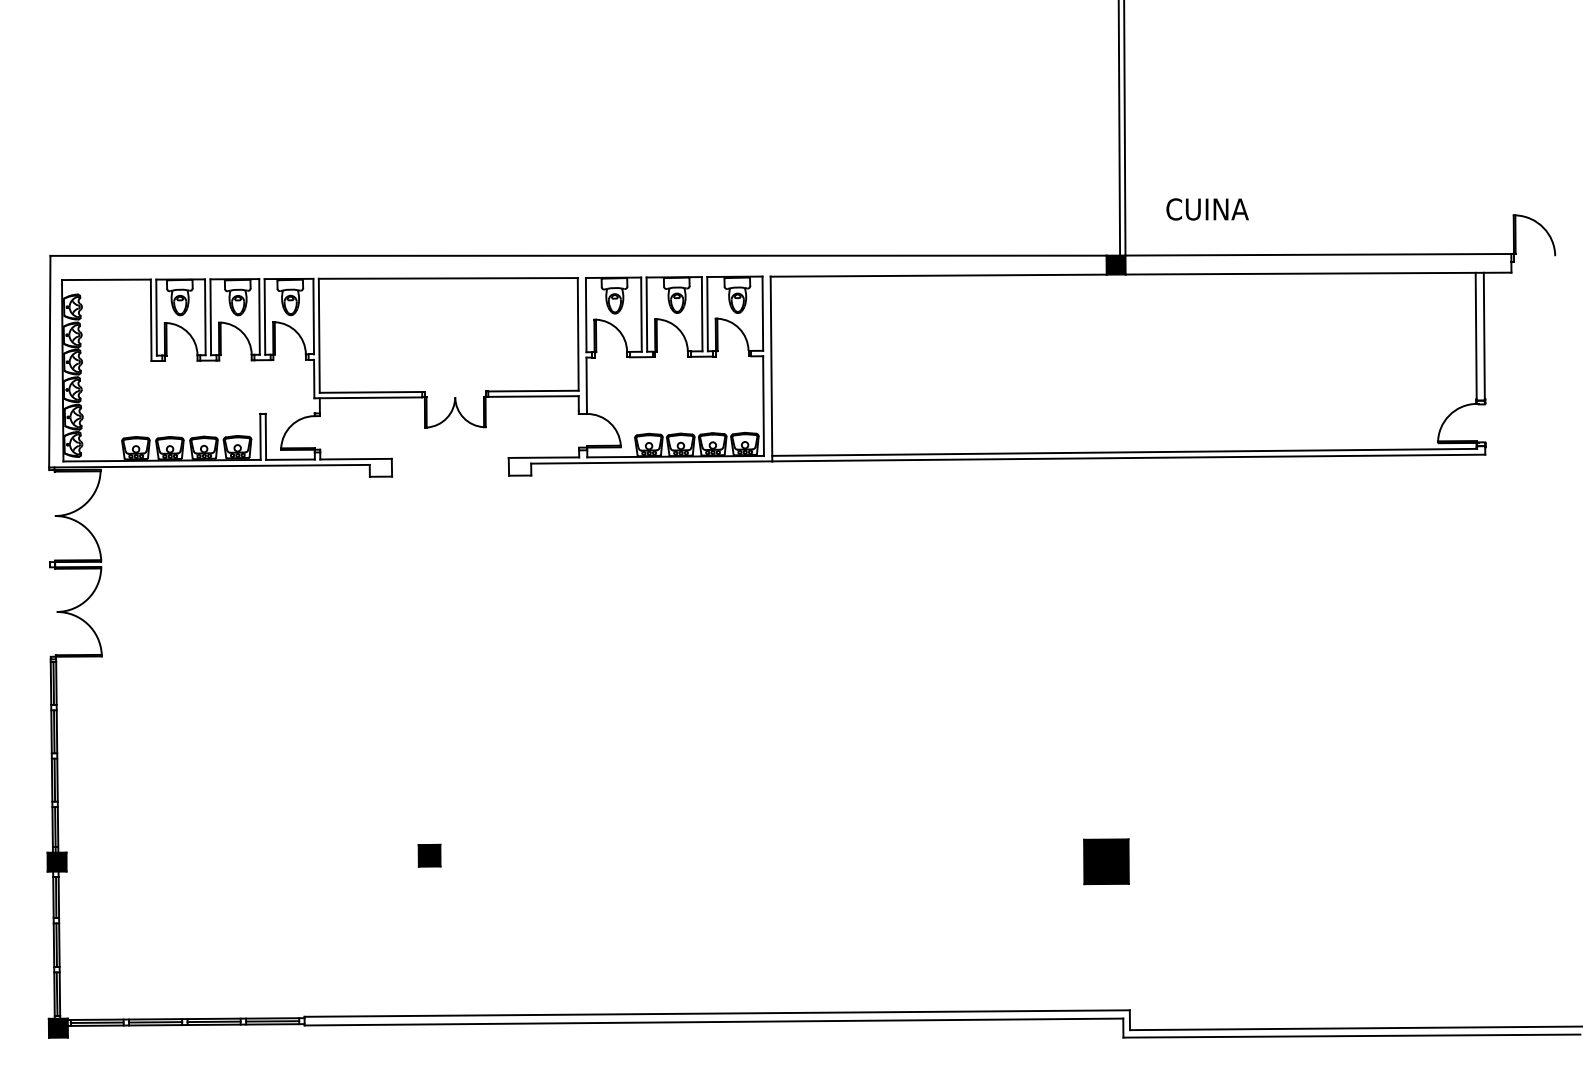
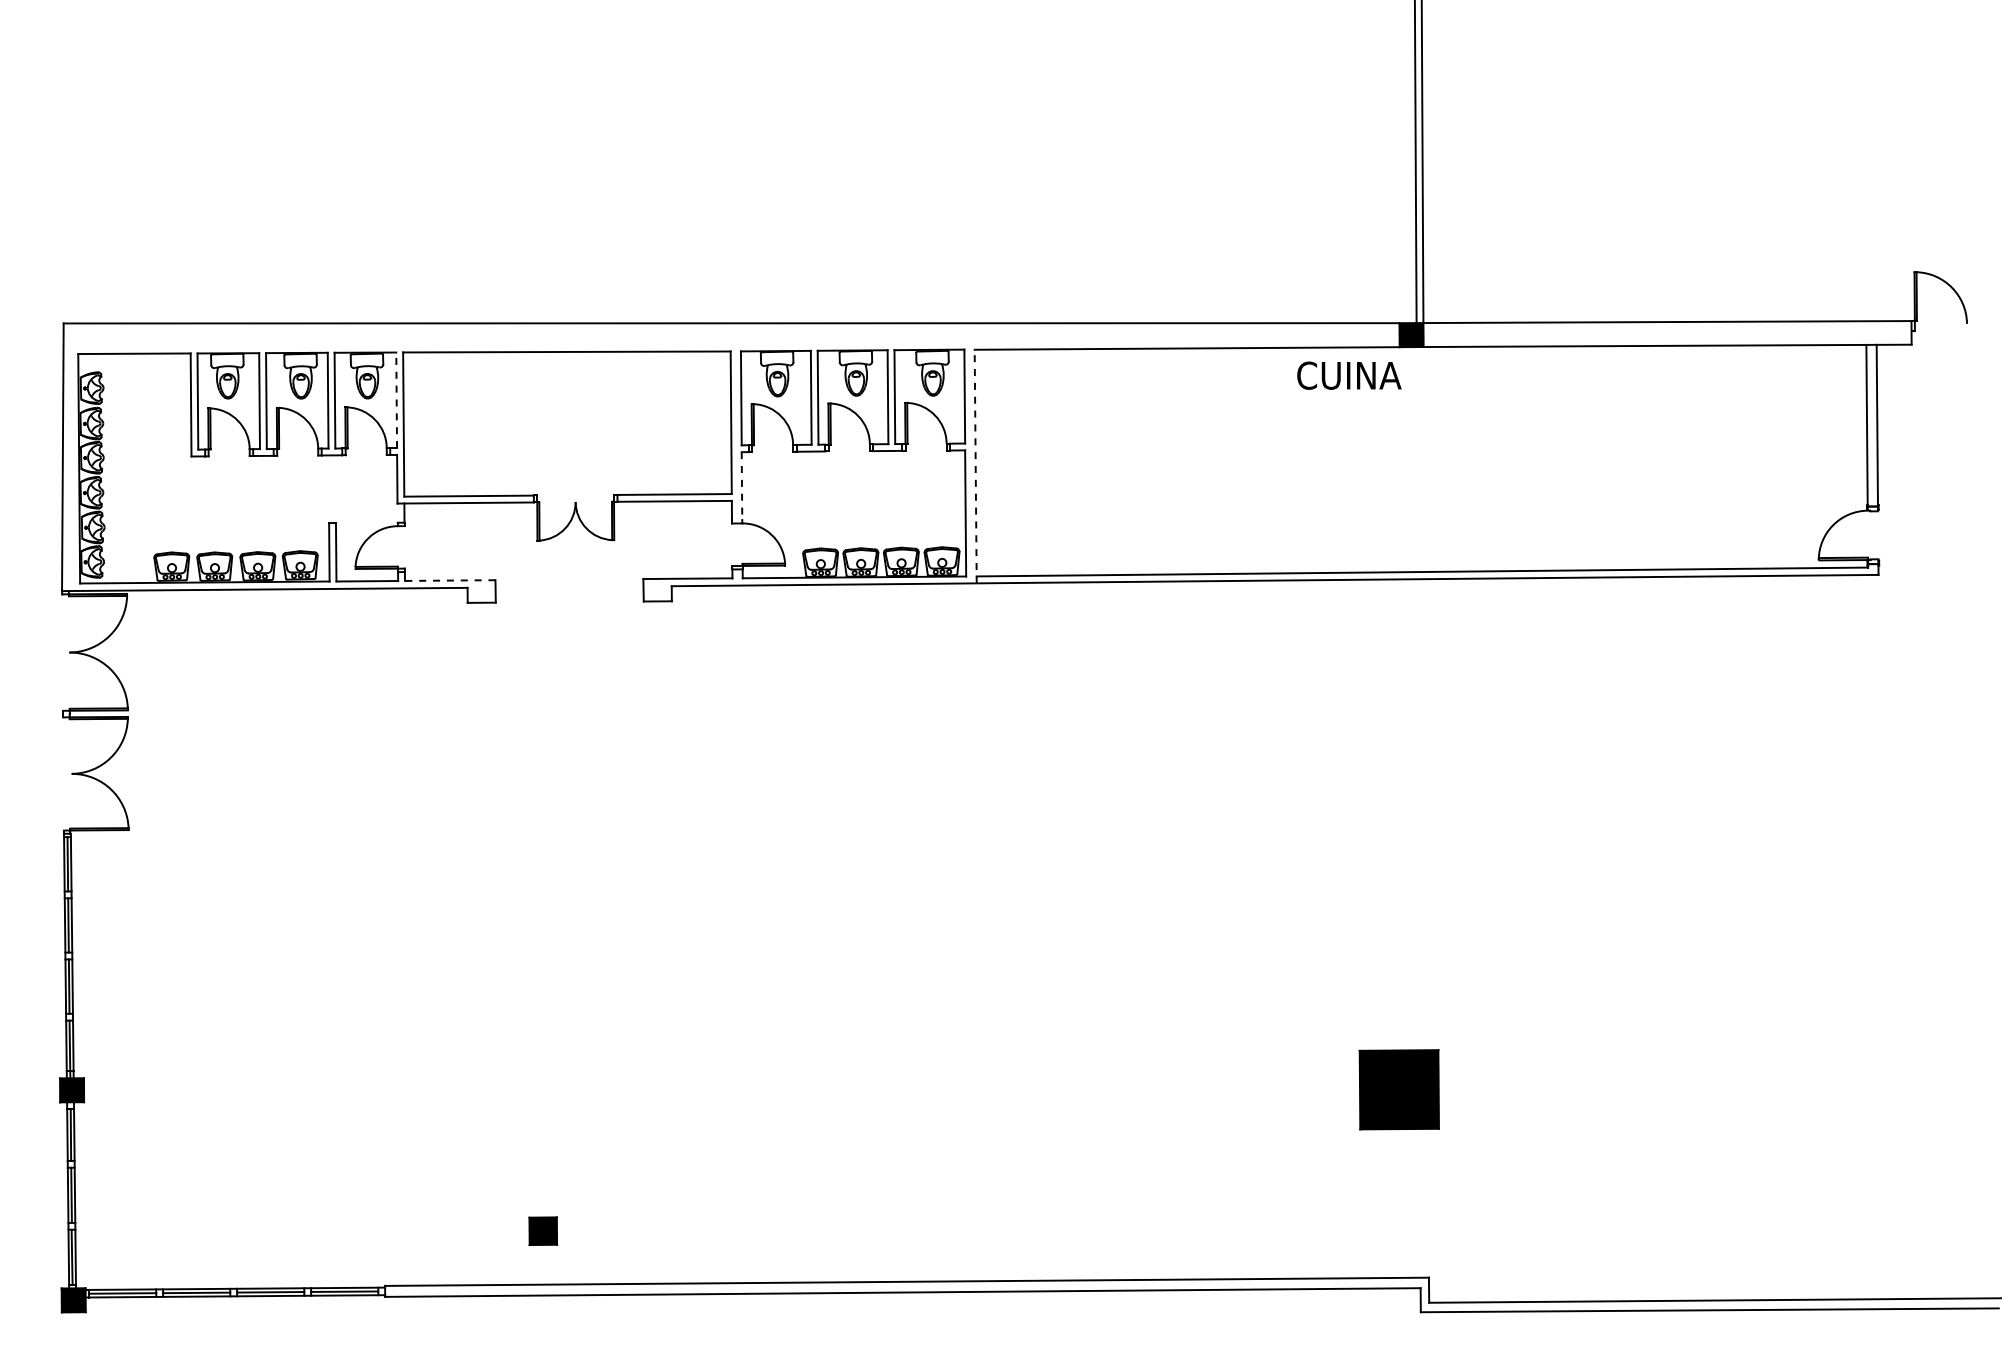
text: (1207, 209) -> (1349, 375), moved
line: (313, 316) -> (396, 400), solid -> dashed
line: (771, 368) -> (975, 466), solid -> dashed
line: (586, 384) -> (741, 486), solid -> dashed
line: (355, 459) -> (449, 580), solid -> dashed
part: (429, 855) -> (542, 1230), moved
part: (1106, 861) -> (1399, 1089), size x1.4

